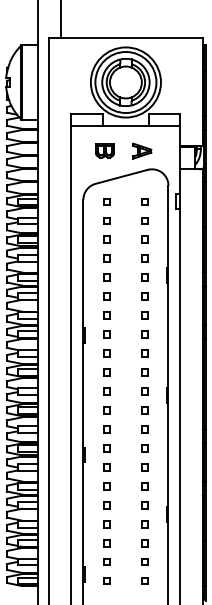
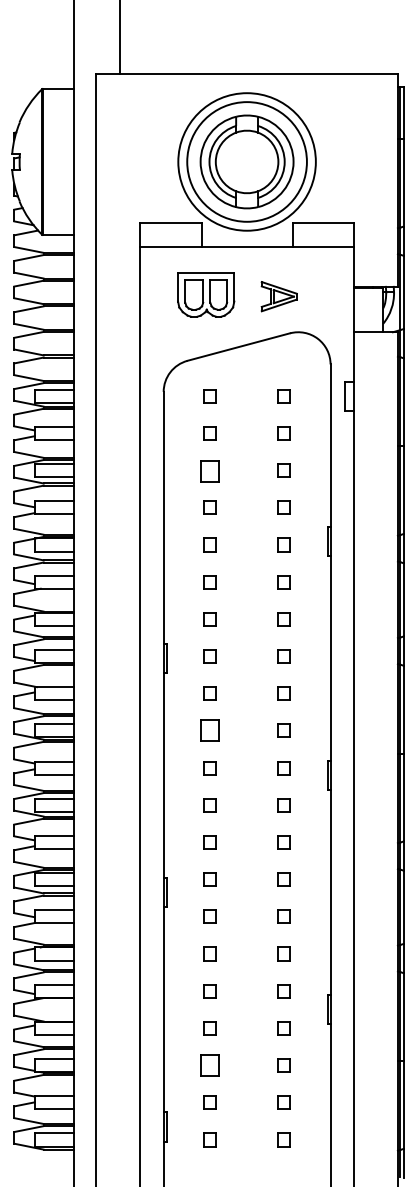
part: (104, 150) -> (205, 295), size x1.6
part: (106, 239) -> (208, 469), size x1.6
part: (106, 372) -> (208, 730), size x1.6
part: (106, 543) -> (208, 1066), size x1.6

